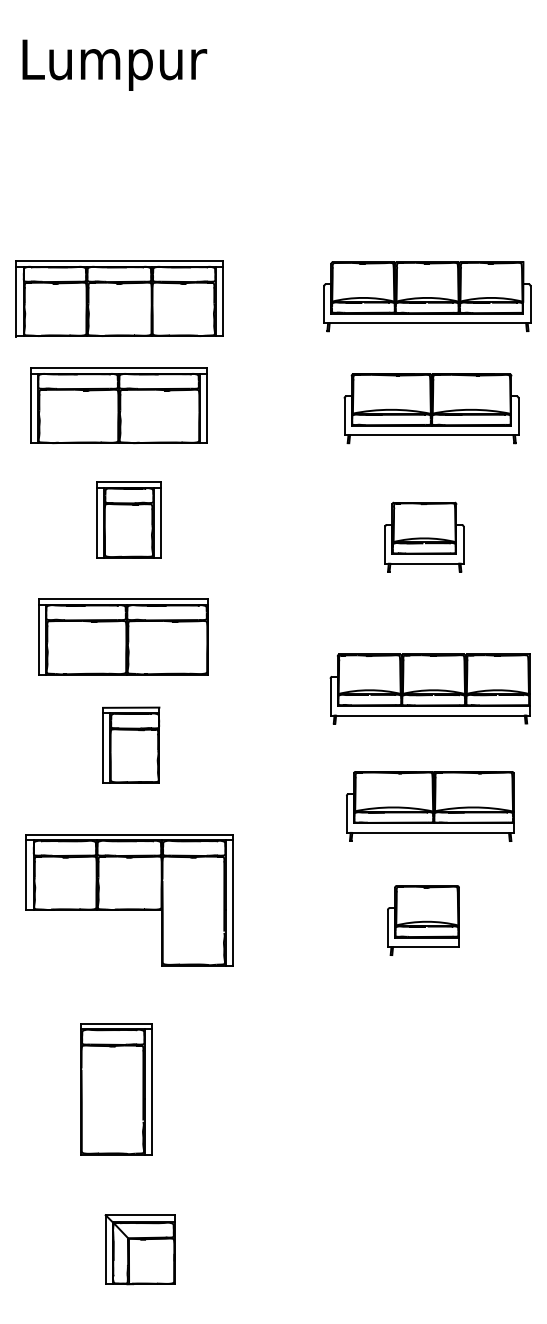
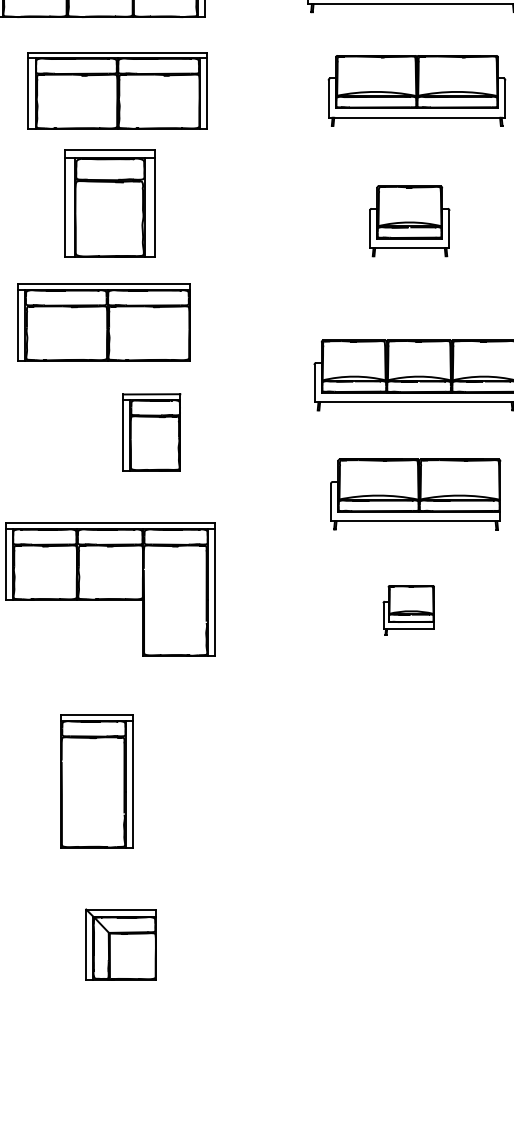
part: (118, 405) -> (117, 90), moved
part: (128, 519) -> (109, 203), size x1.4
part: (131, 744) -> (151, 431), moved
part: (423, 920) -> (408, 610), size x0.7

